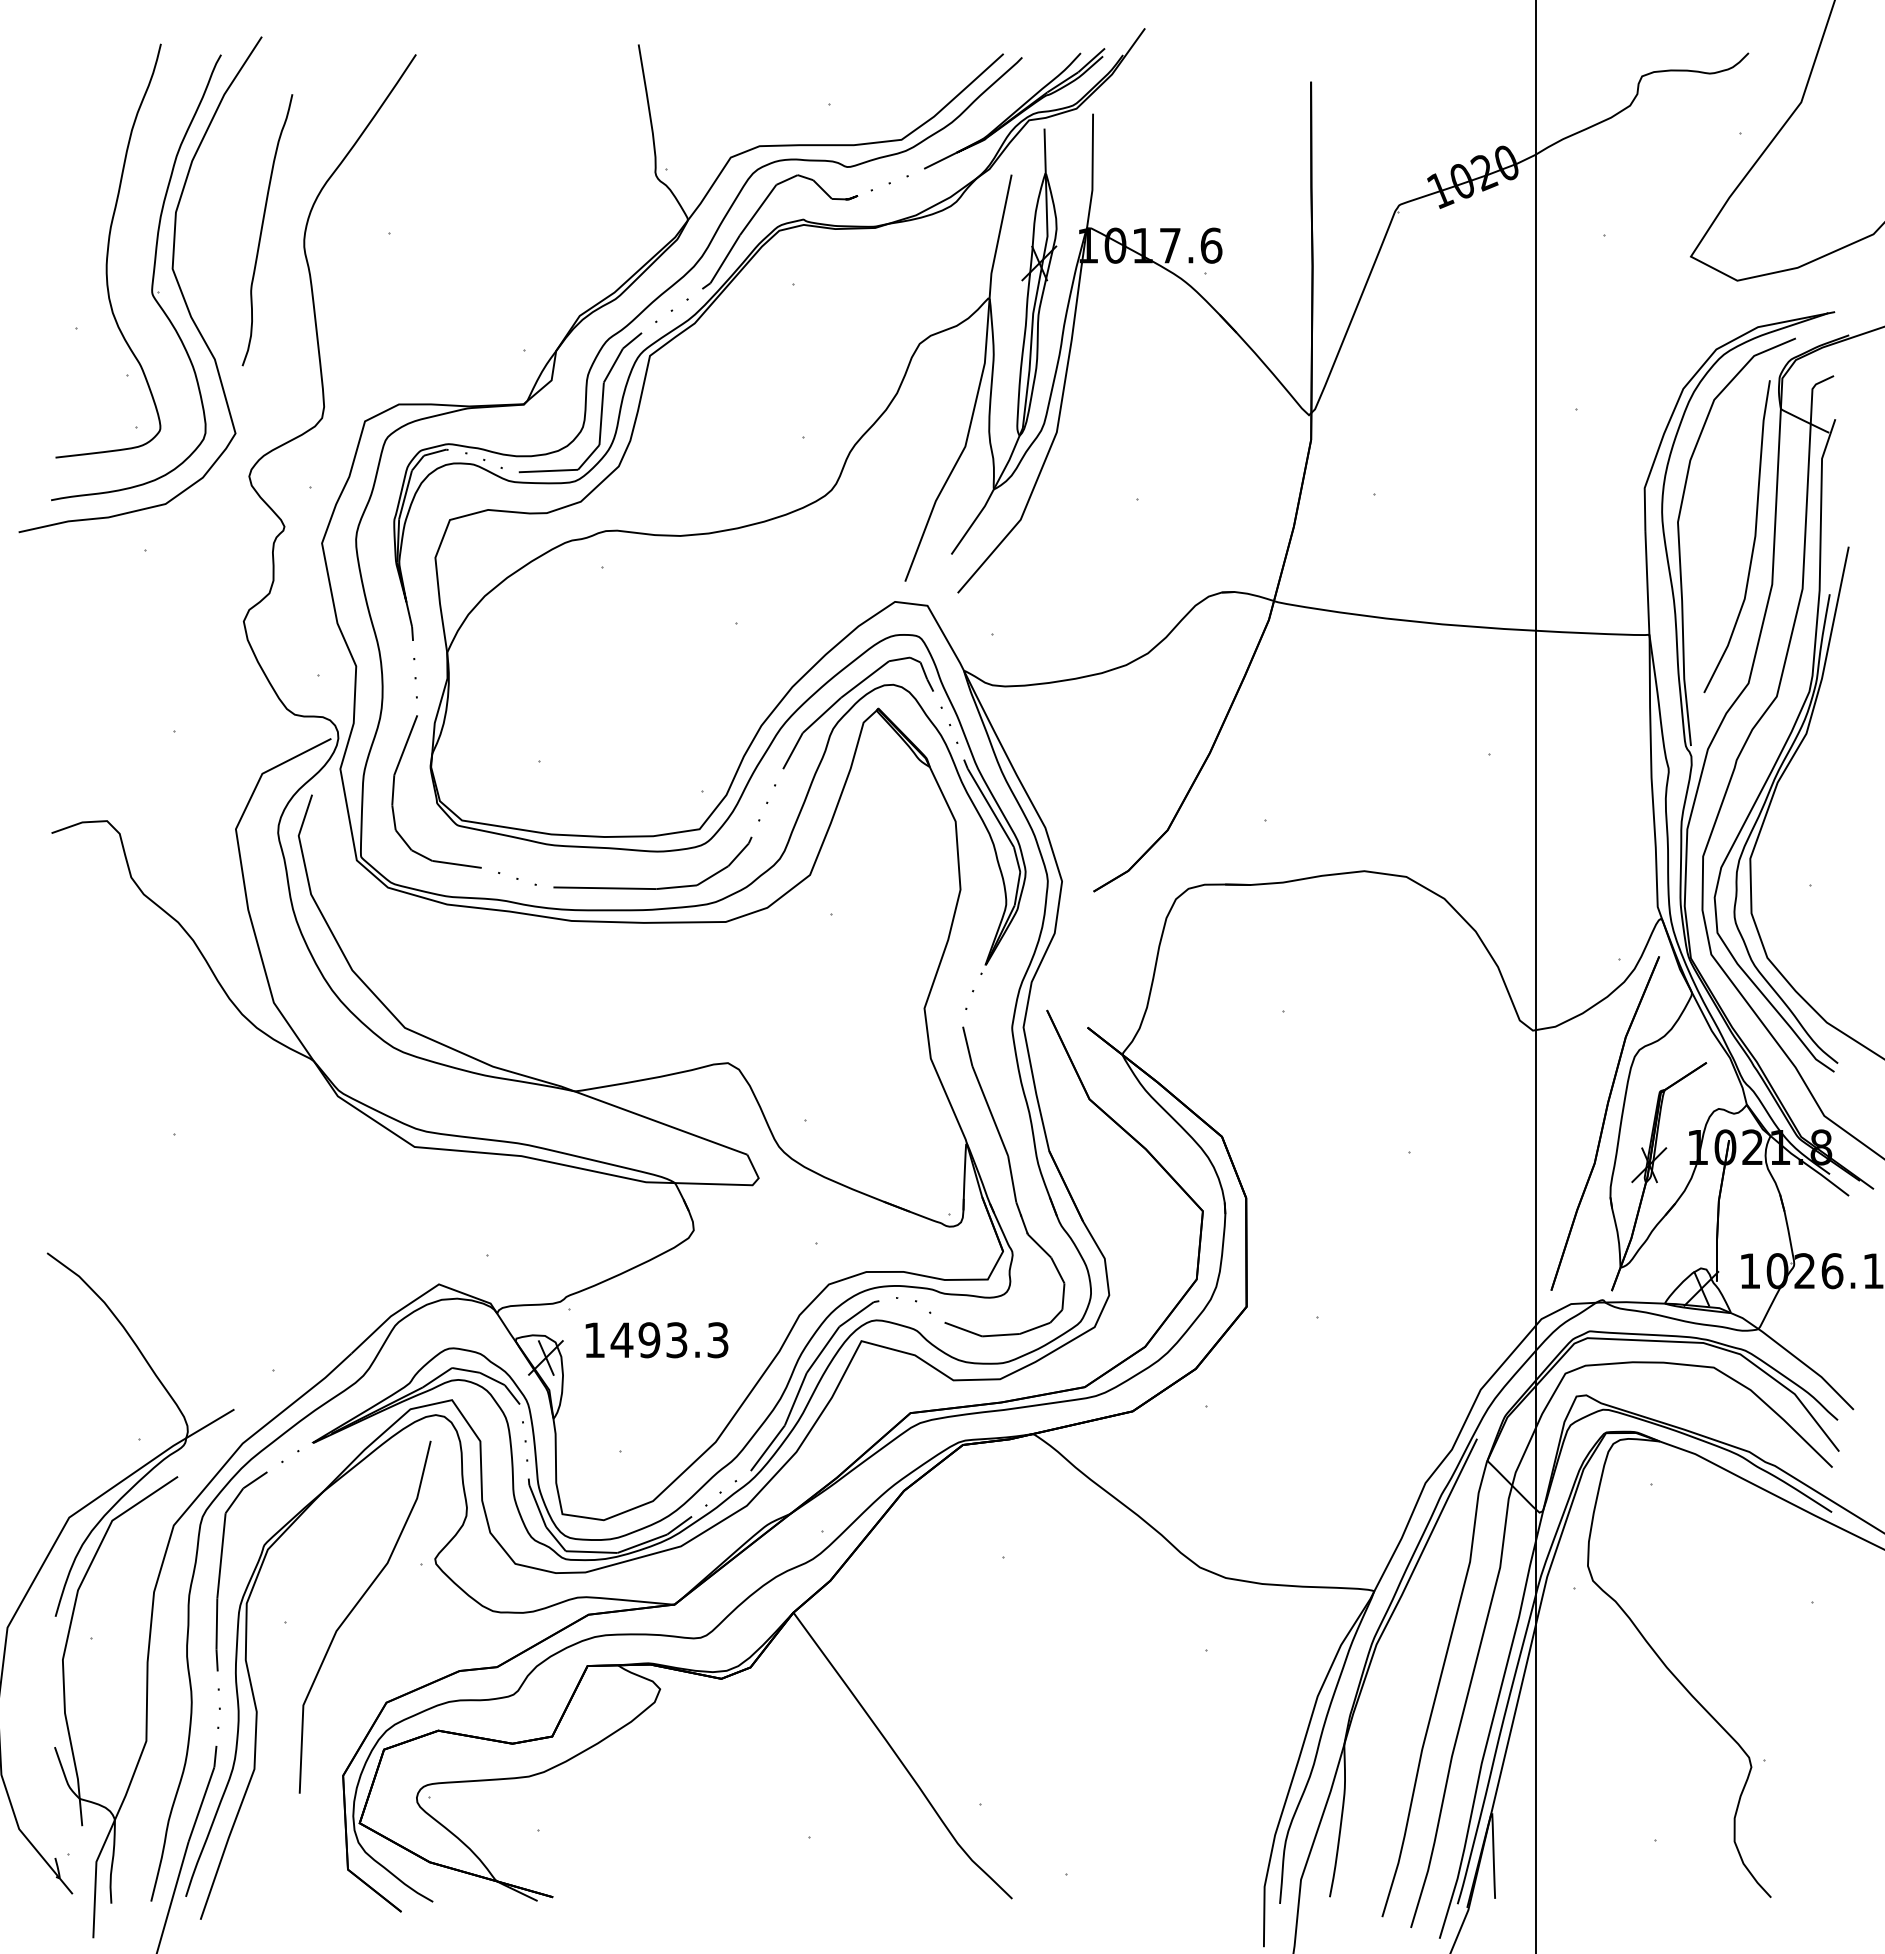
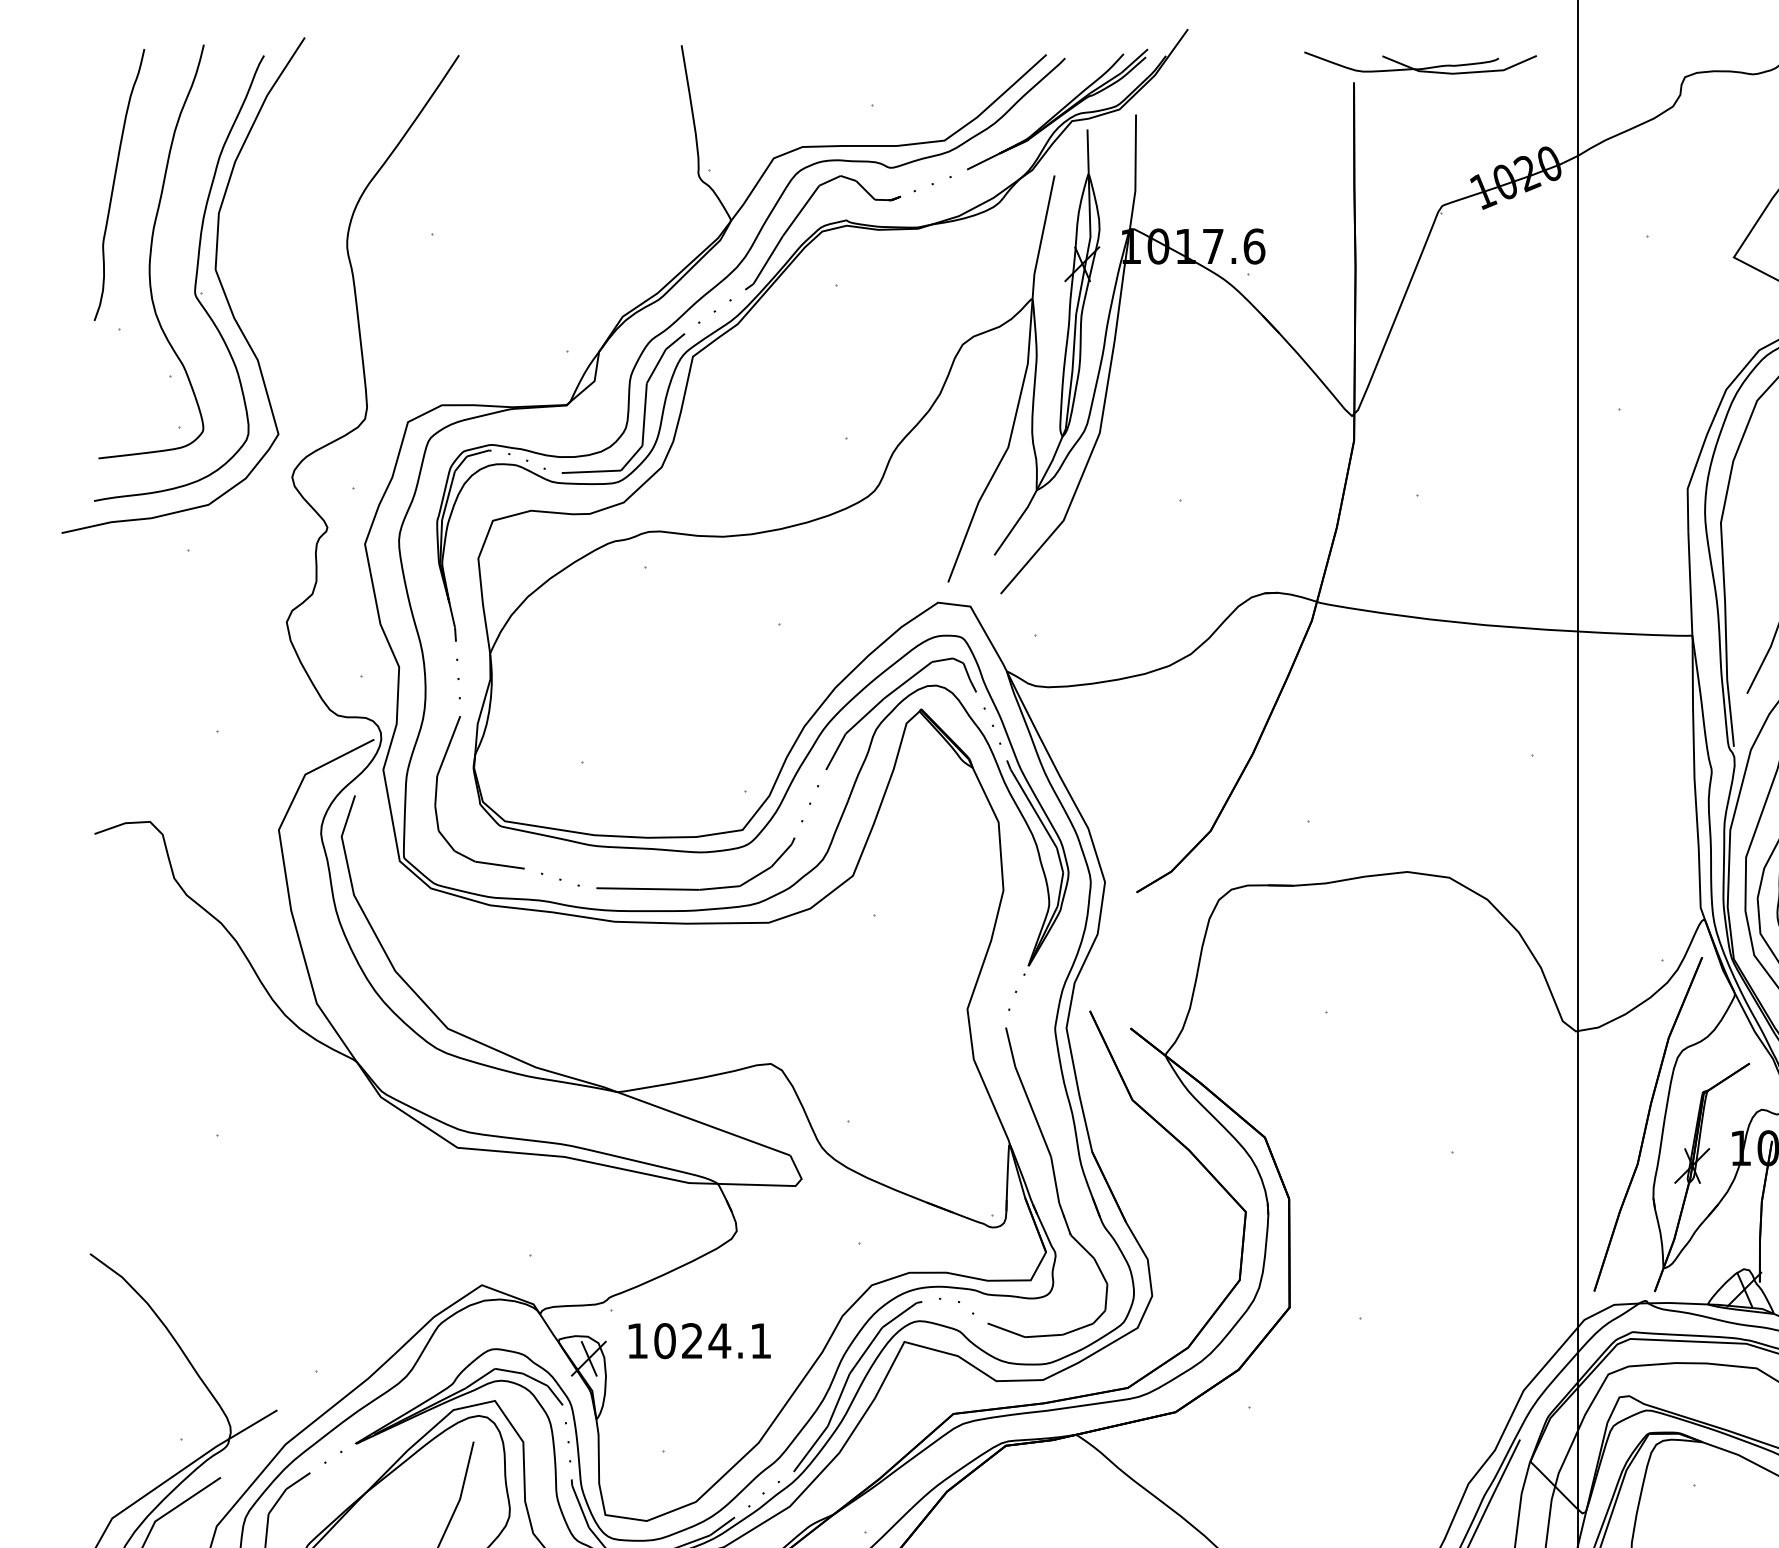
part: (1377, 61) -> (1420, 62), added
curve: (262, 230) -> (114, 185), moved
text: (669, 1340) -> (712, 1341), 1493.3 -> 1024.1

